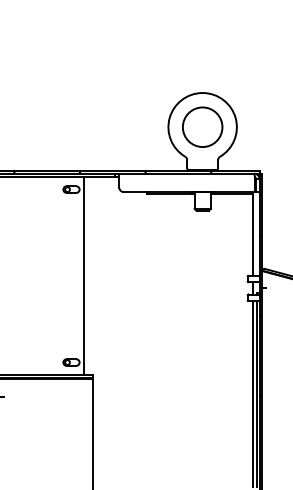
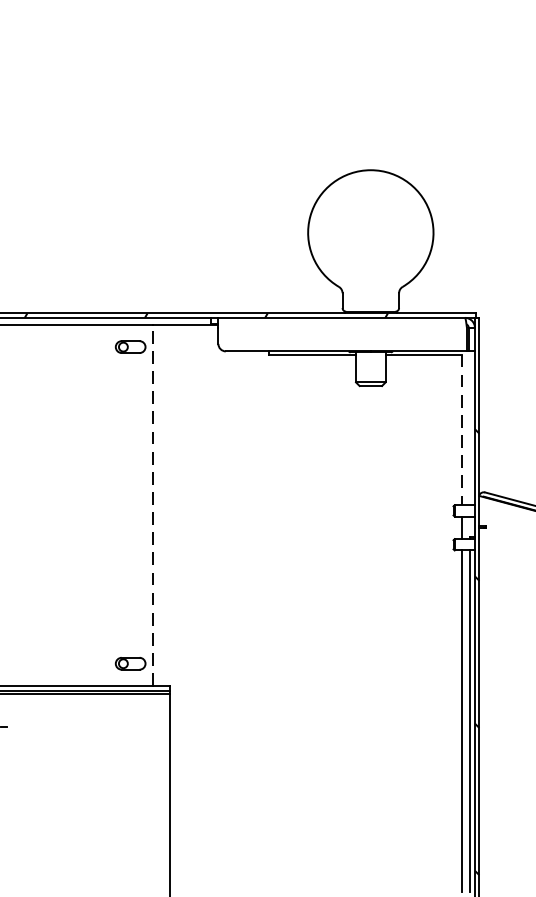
circle: (202, 126) -> (370, 231), removed
line: (252, 235) -> (462, 431), solid -> dashed
line: (83, 276) -> (152, 506), solid -> dashed

